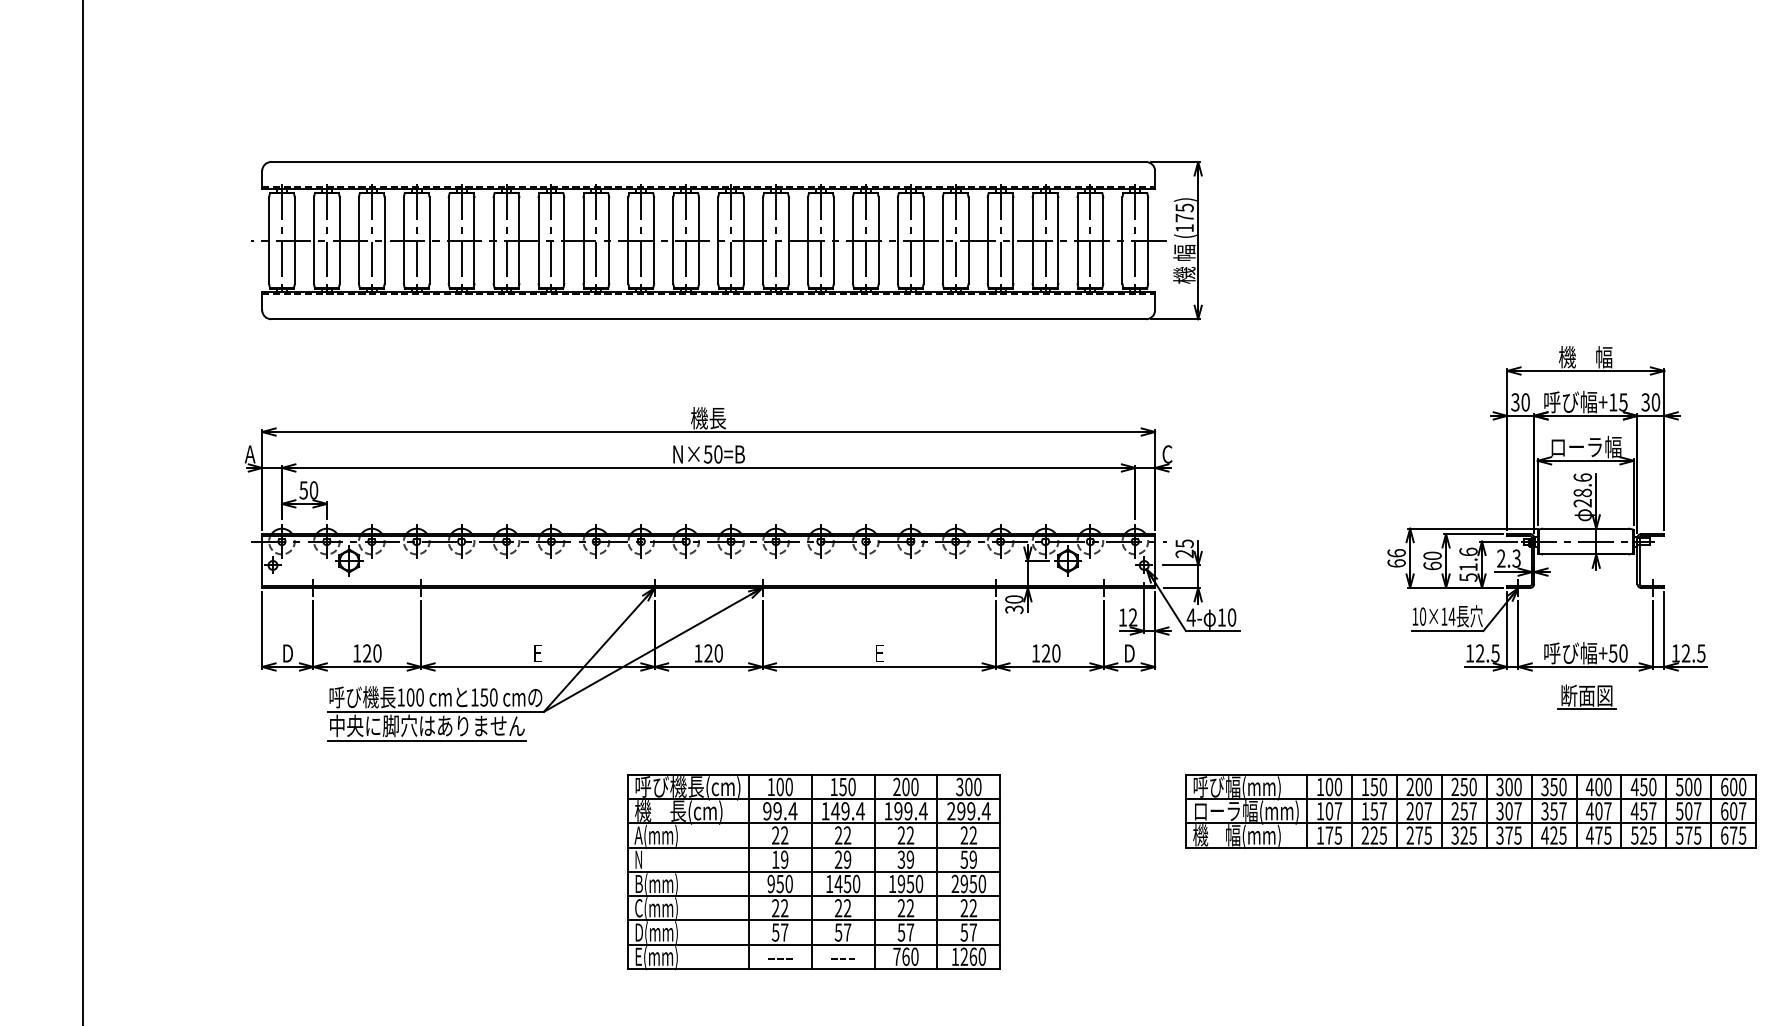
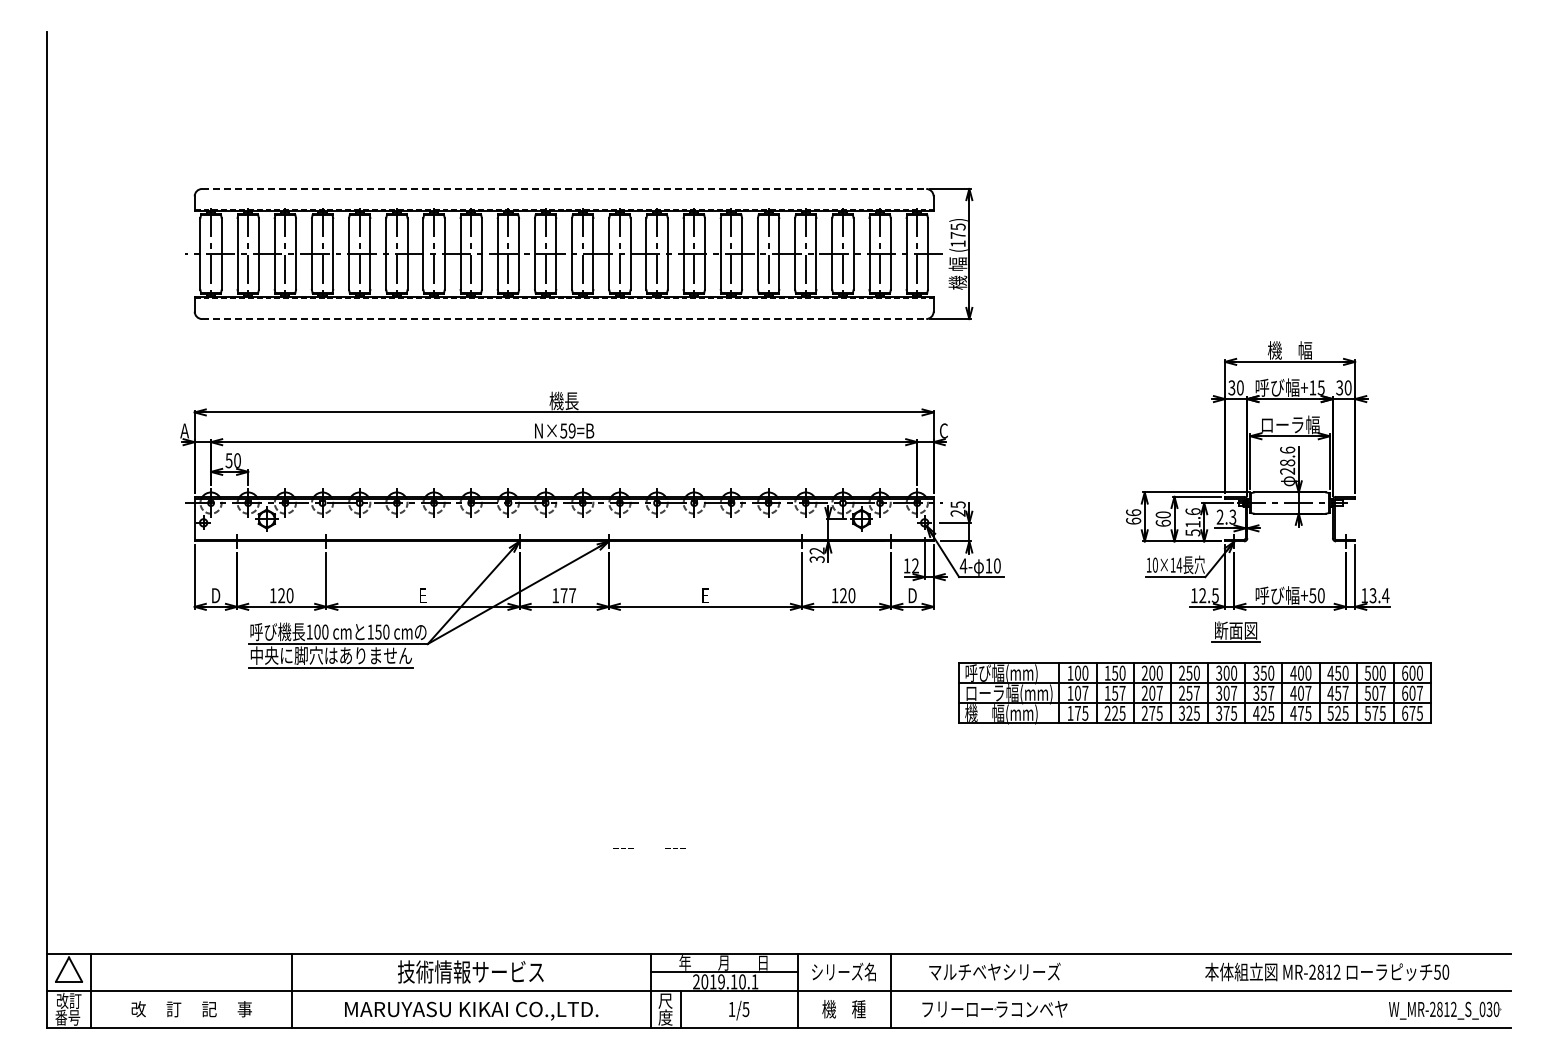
line: (709, 161) -> (564, 188), solid -> dashed
line: (709, 319) -> (564, 319), solid -> dashed
text: (717, 453) -> (571, 430), N×50=B -> N×59=B
text: (1013, 598) -> (816, 550), 30 -> 32
text: (713, 653) -> (568, 595), 120 -> 177
text: (1693, 653) -> (1379, 595), 12.5 -> 13.4
part: (1586, 696) -> (1235, 631), moved
part: (1470, 811) -> (1194, 693), moved
part: (814, 871) -> (651, 776), removed

